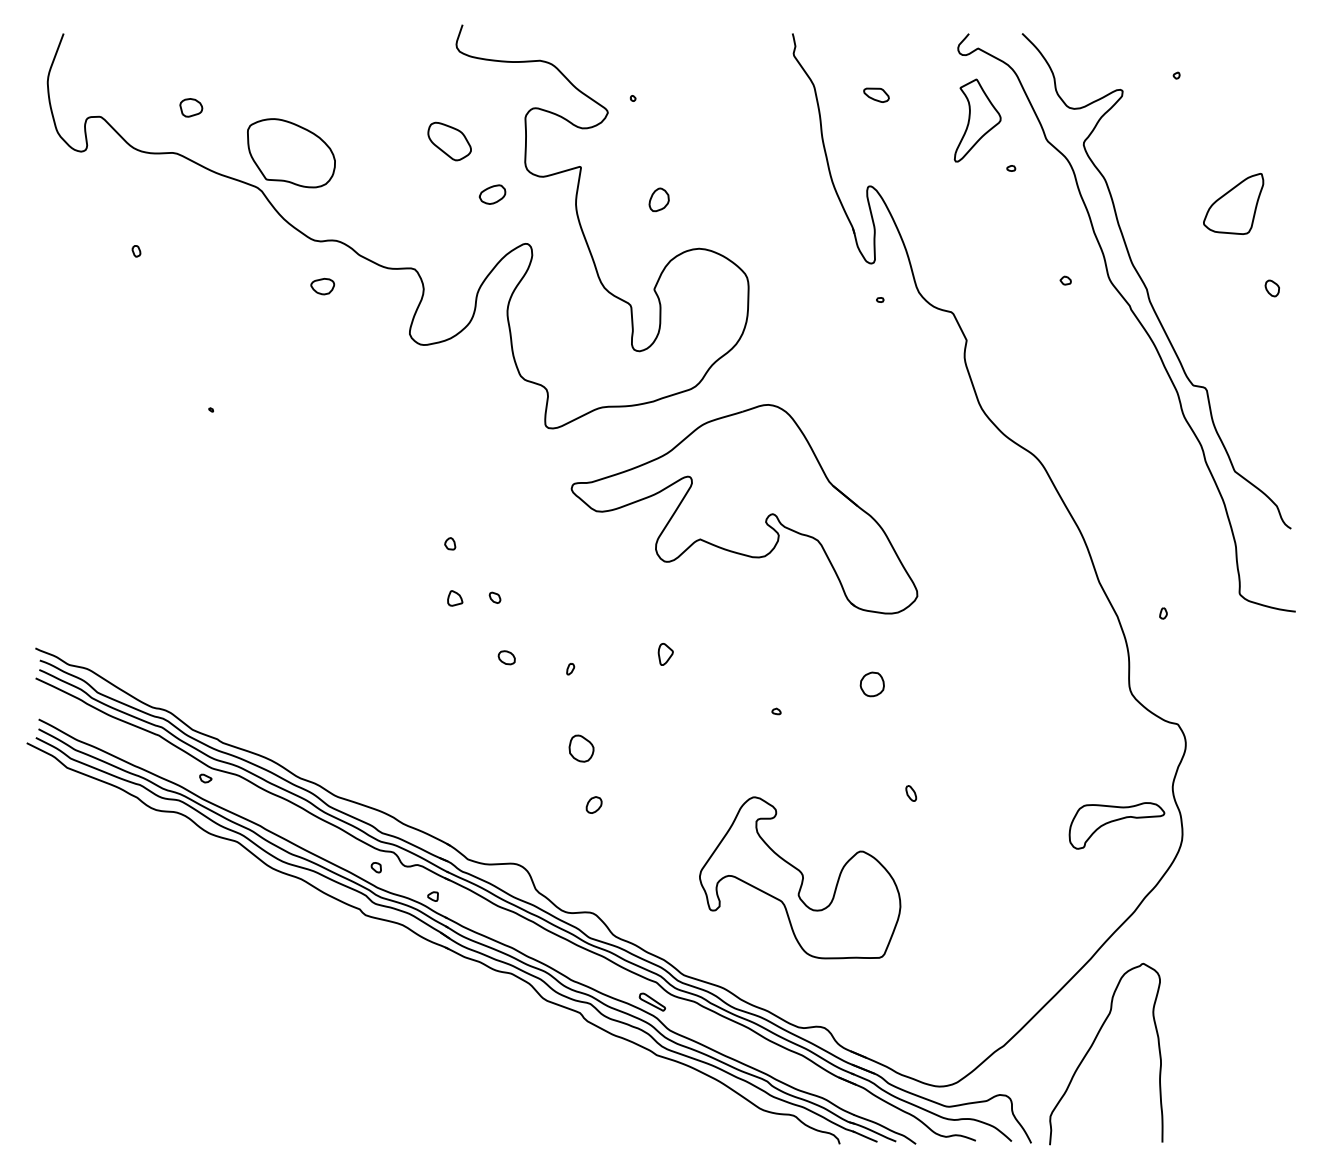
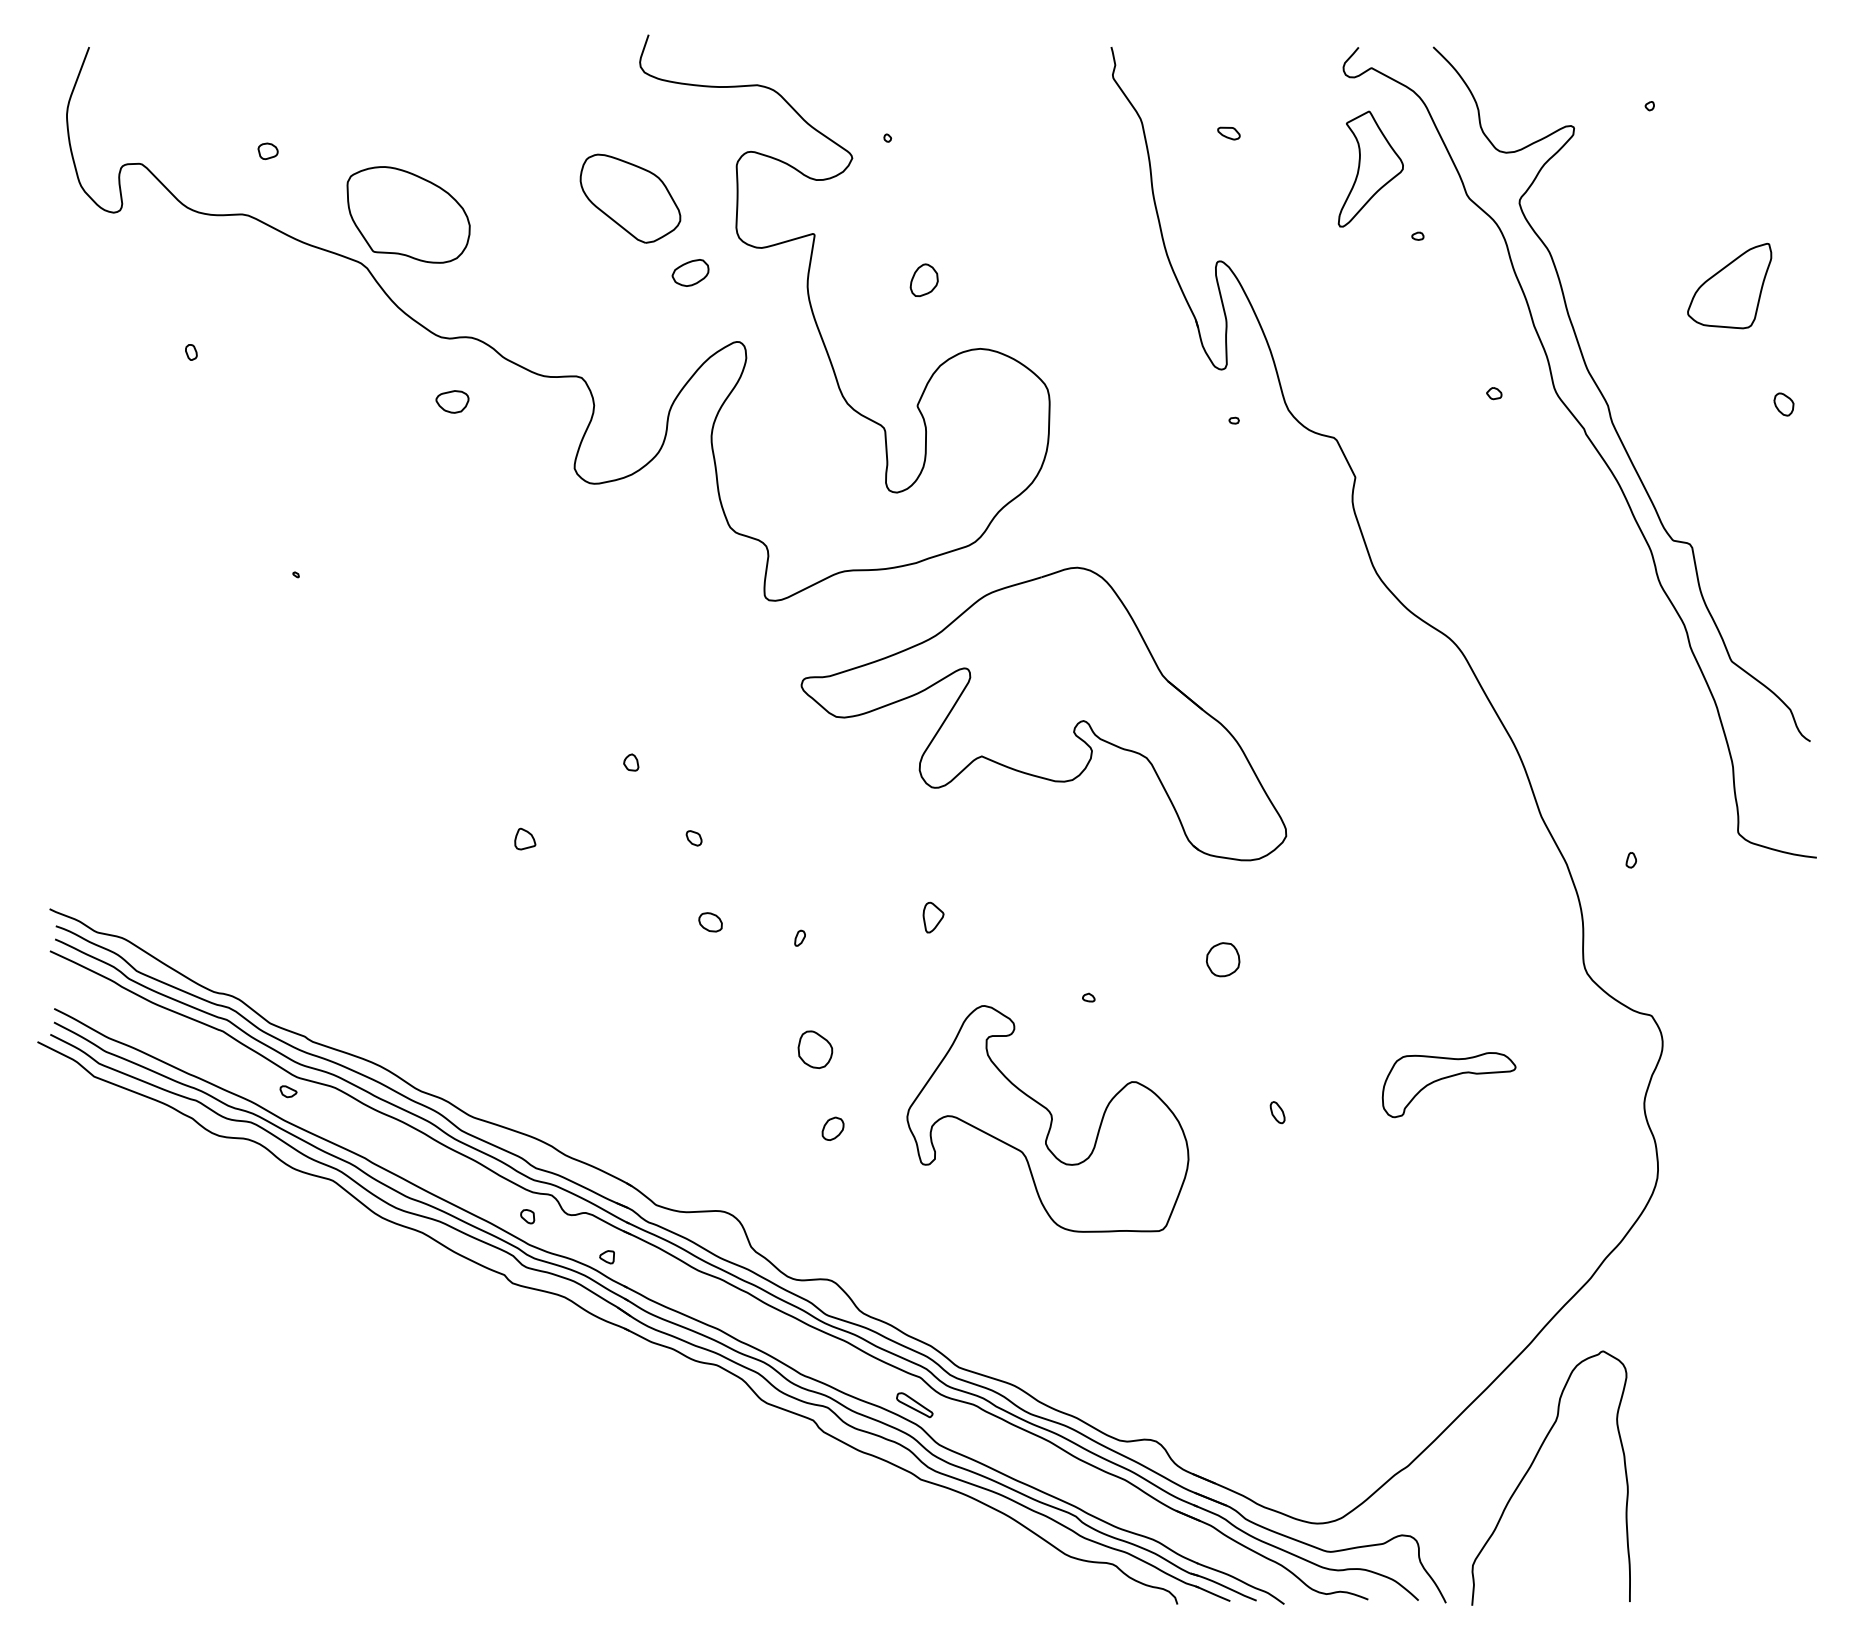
part: (876, 95) -> (1228, 133), size x0.62
part: (190, 108) -> (267, 151), size x0.62
part: (449, 141) -> (630, 198), size x1.67
part: (455, 597) -> (525, 838), moved
part: (1115, 821) -> (1447, 1078), moved
part: (799, 877) -> (1047, 1118), moved

